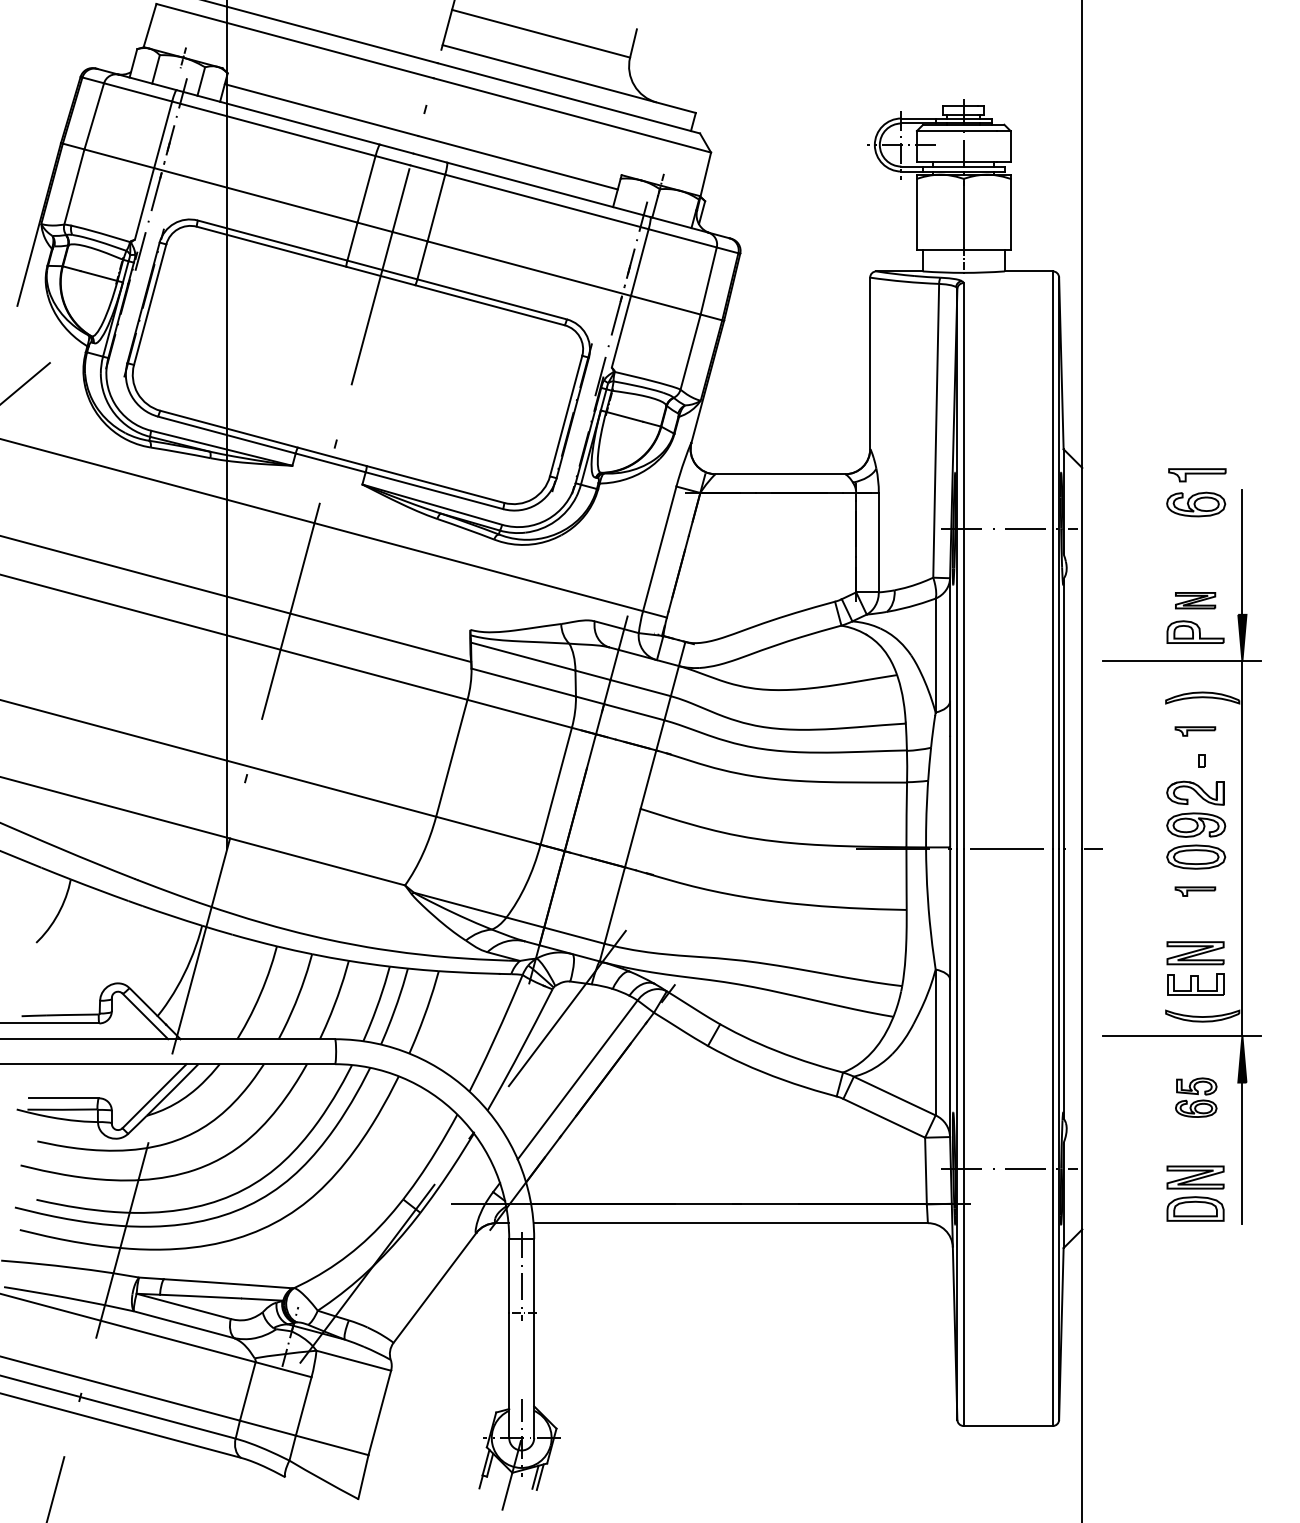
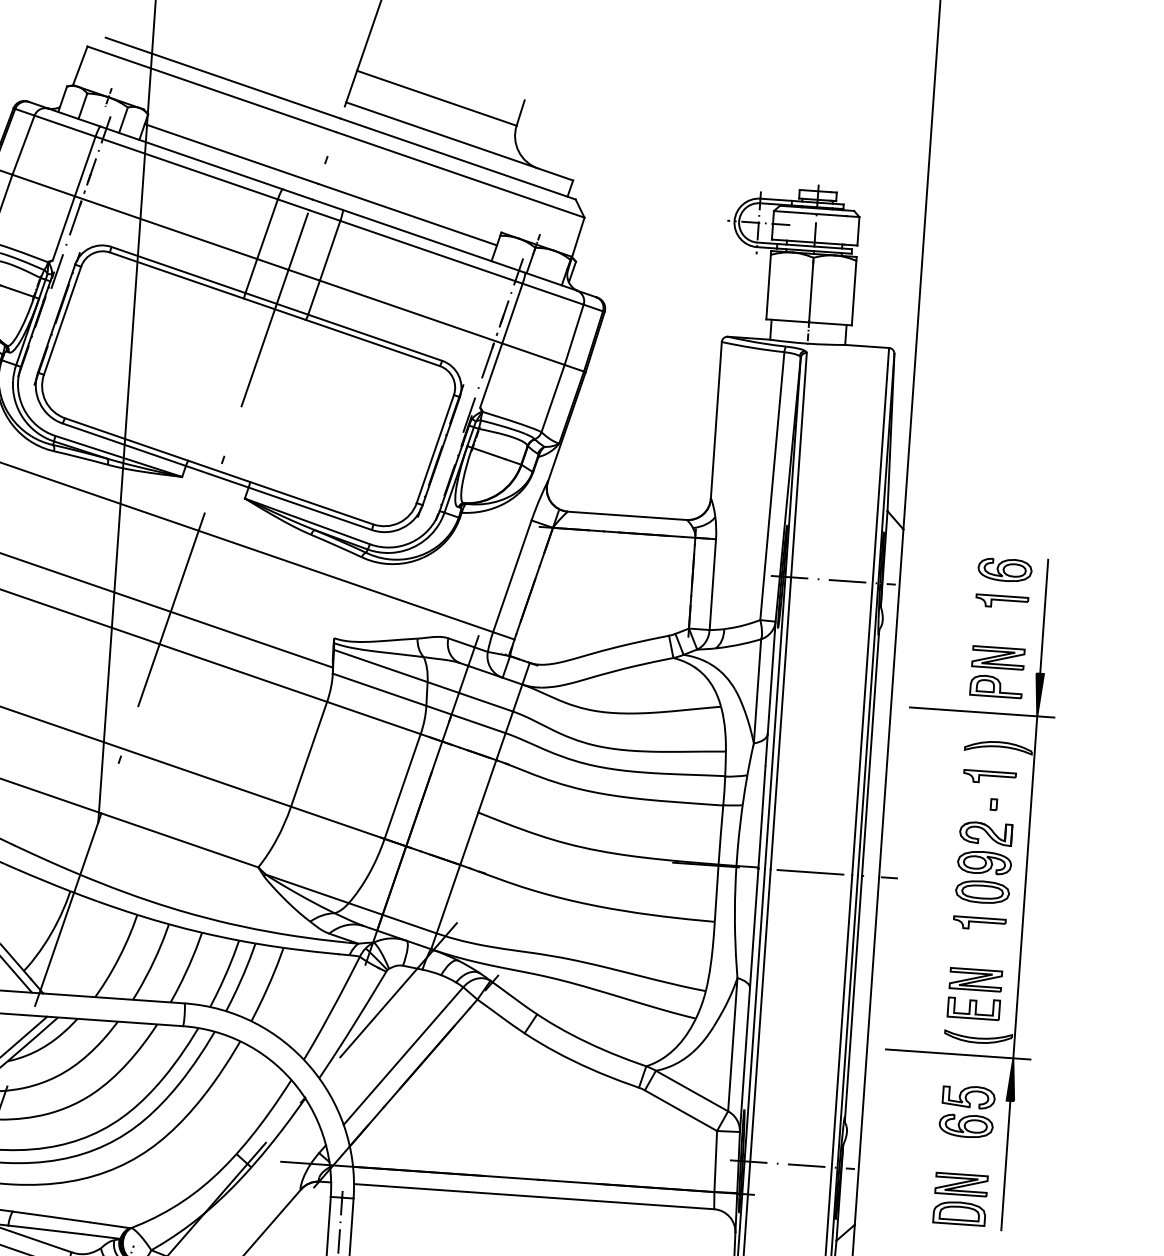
part: (1197, 475) -> (1002, 601), moved
part: (1195, 600) -> (998, 657), size x1.43
part: (1195, 731) -> (989, 777), size x1.43
part: (1195, 891) -> (979, 923), size x1.43
part: (1196, 1097) -> (967, 1111), size x1.43

